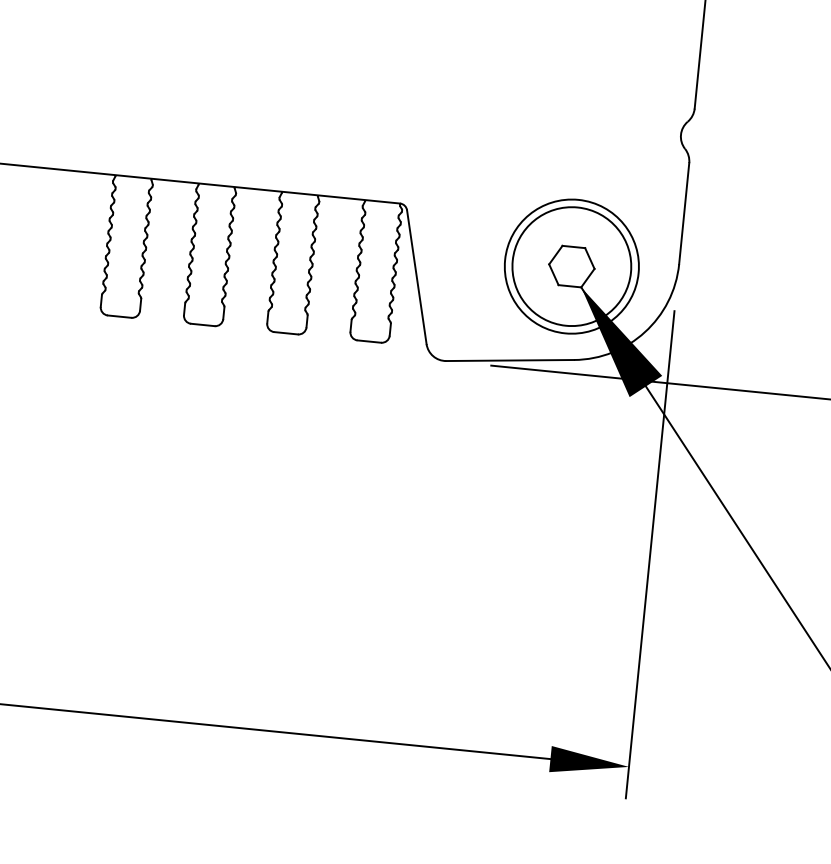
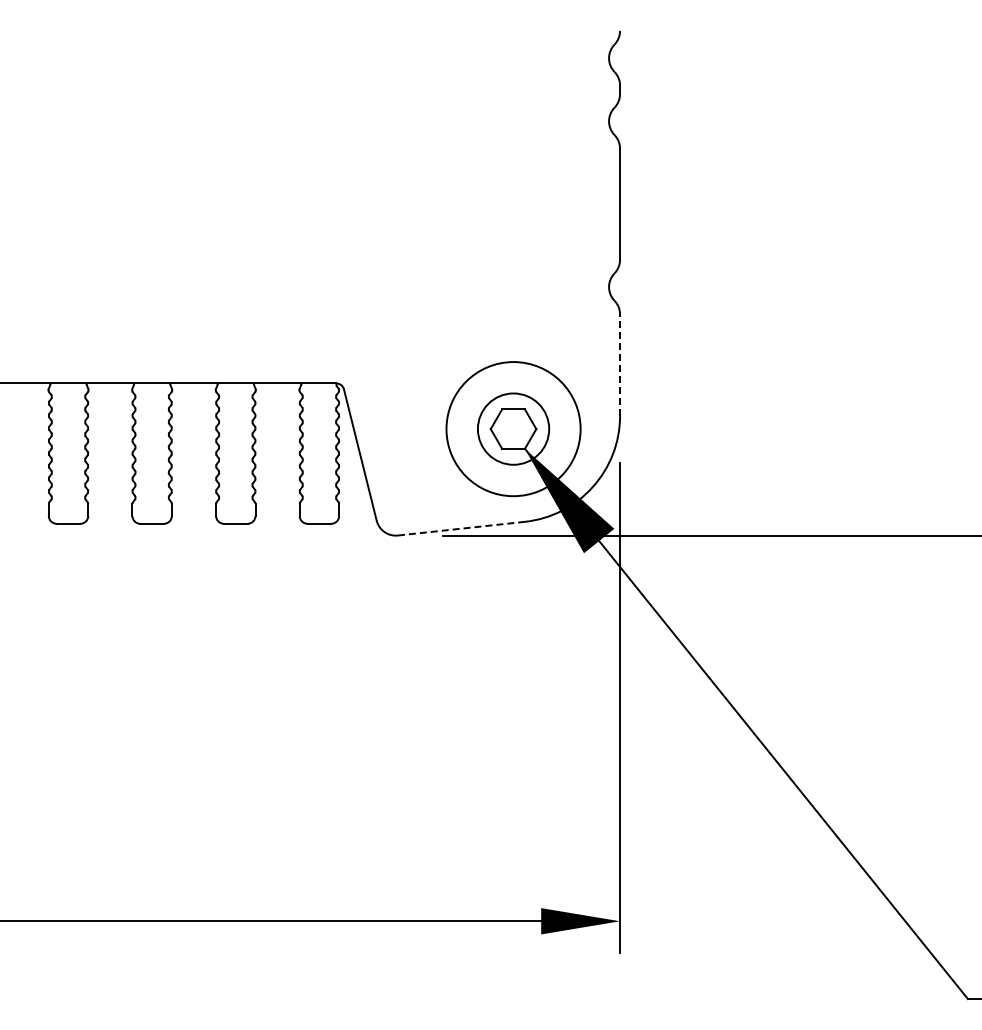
line: (684, 213) -> (620, 365), solid -> dashed
circle: (571, 265) -> (513, 428), size x0.6
line: (510, 360) -> (461, 528), solid -> dashed

